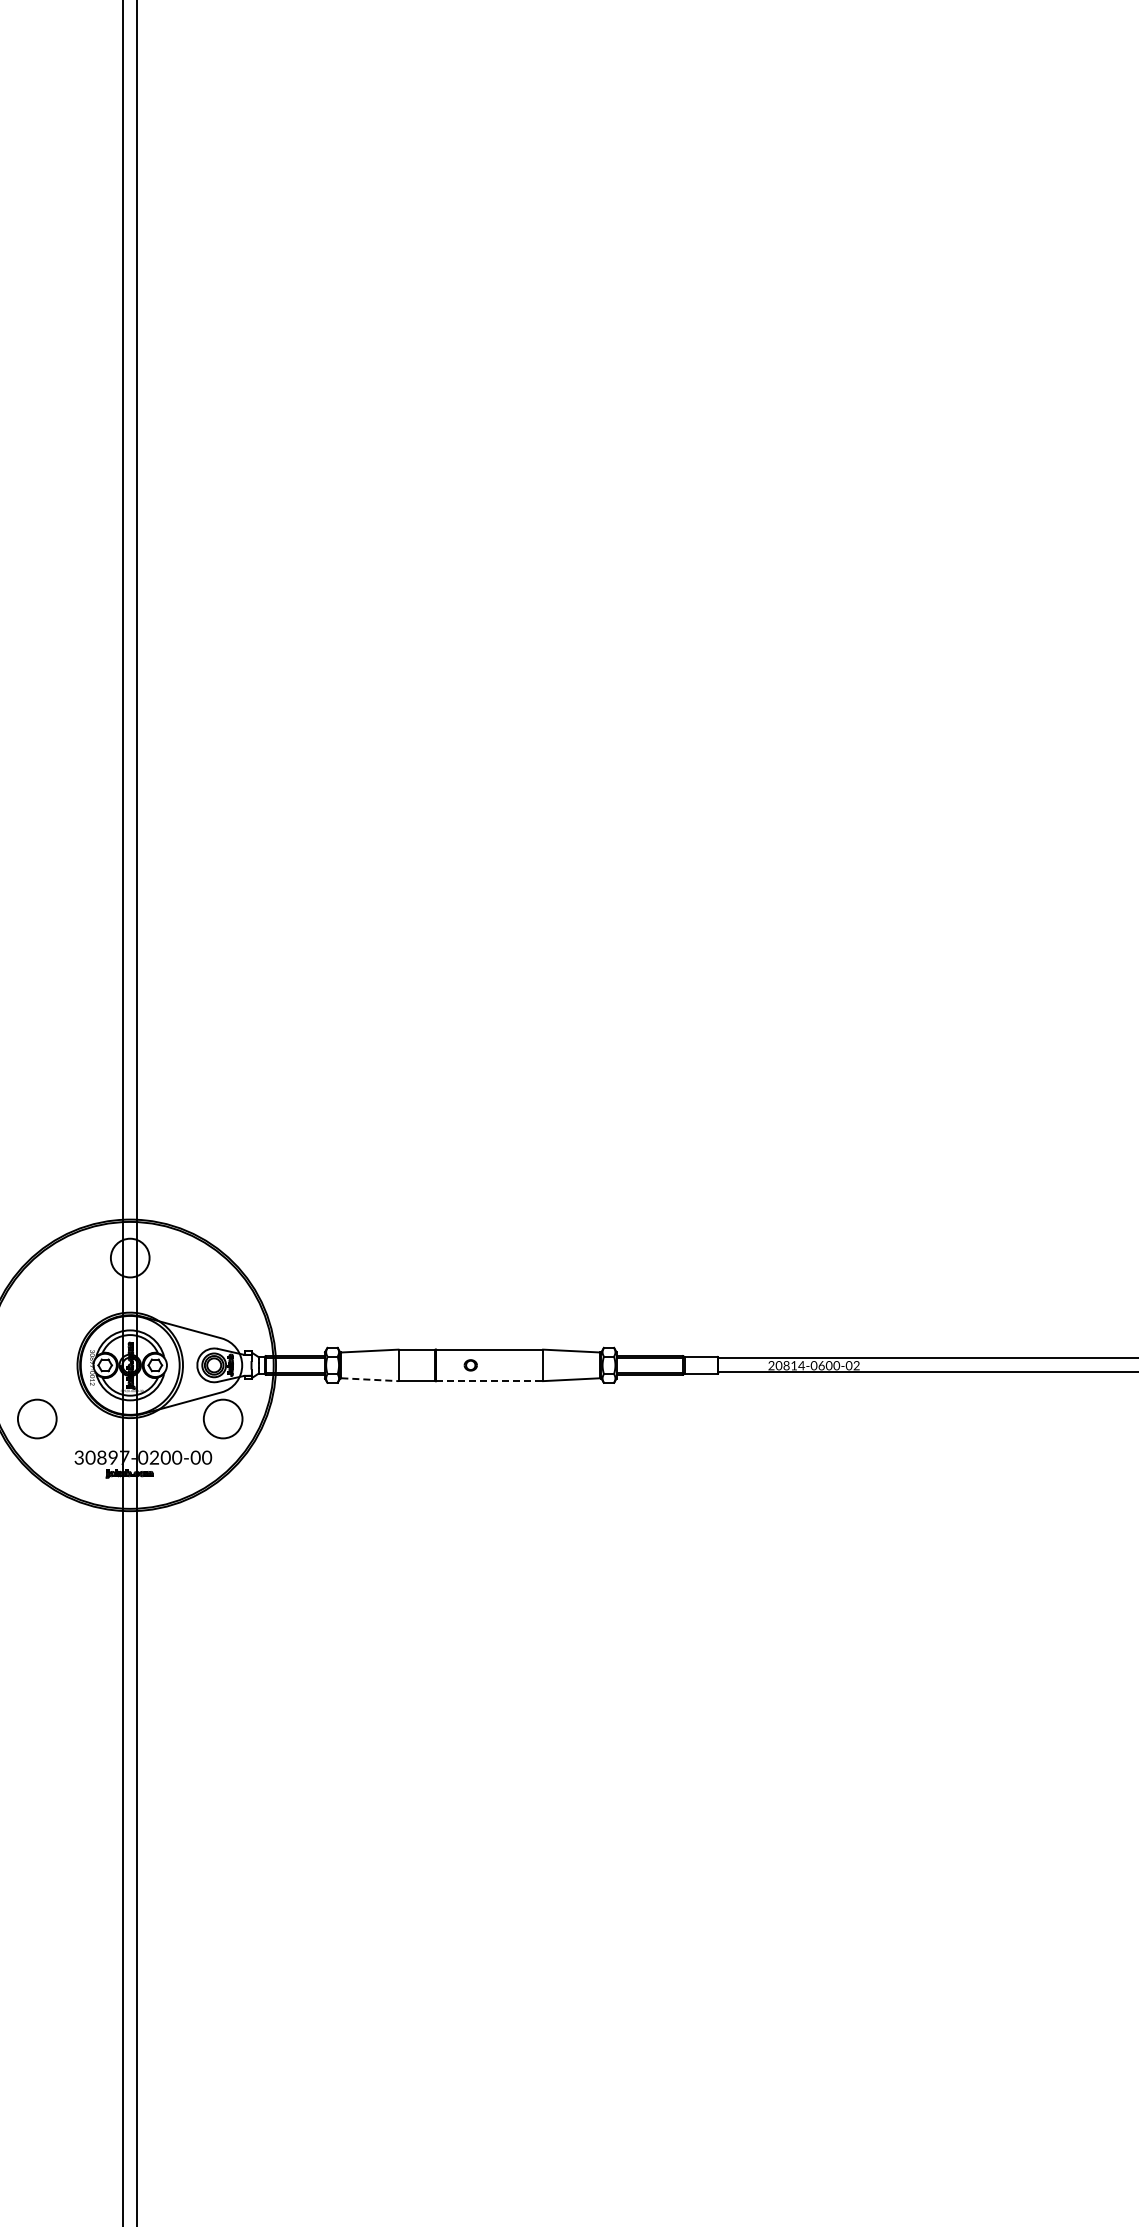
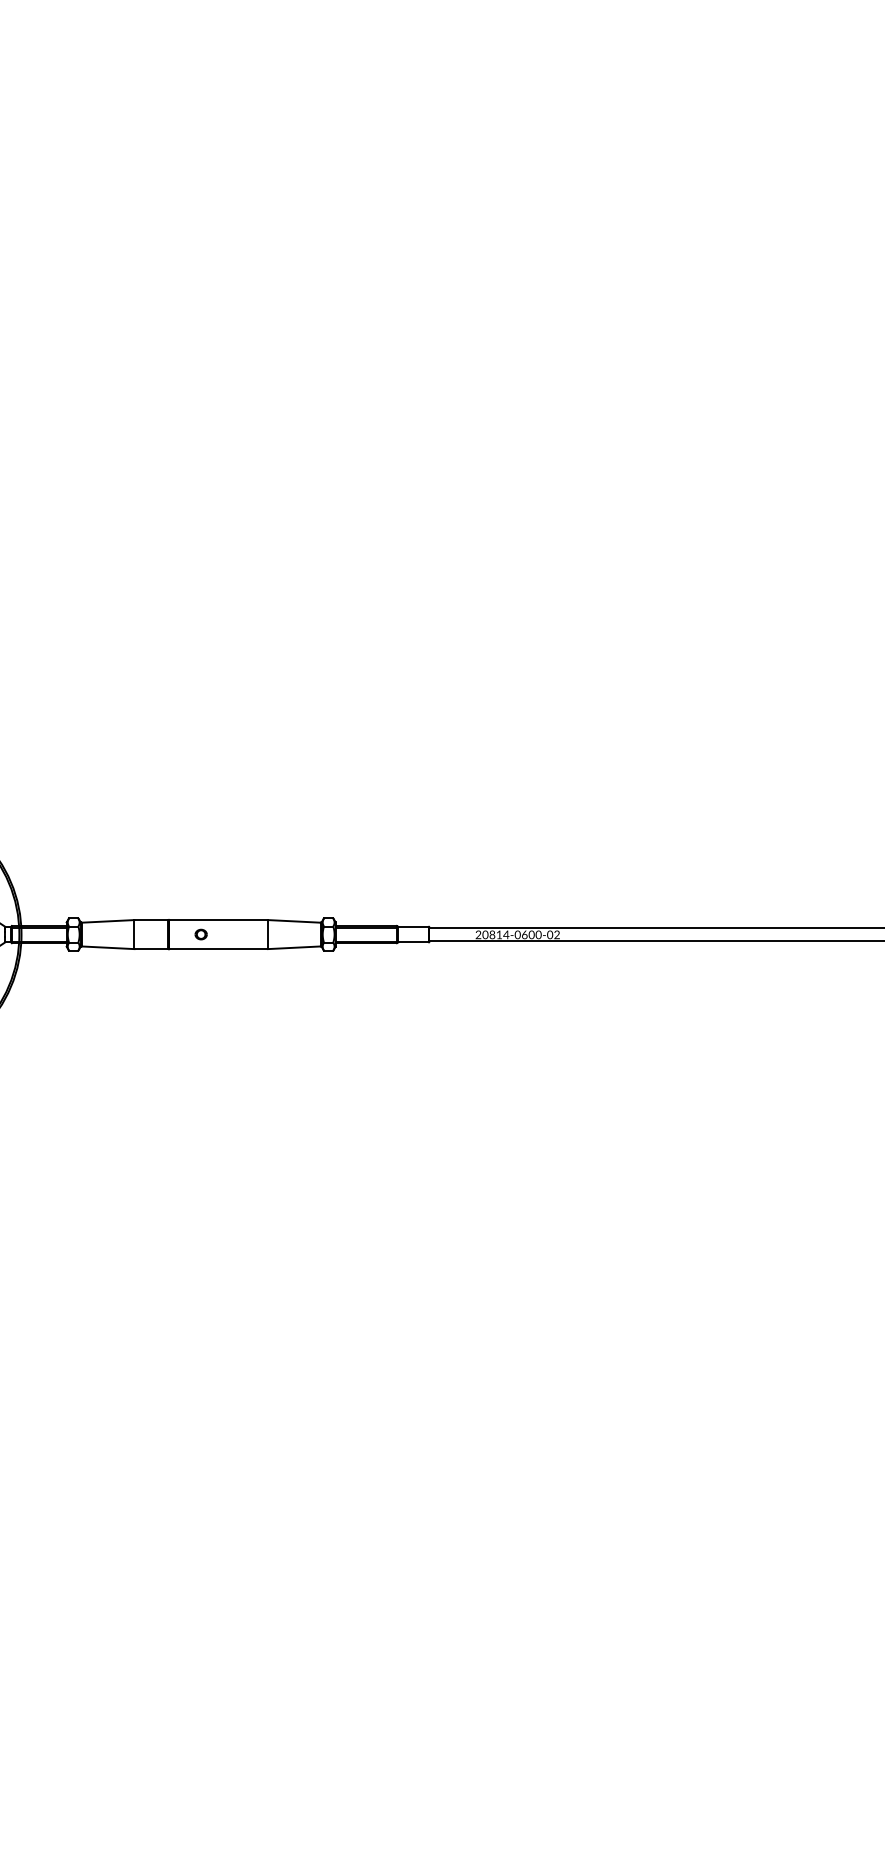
line: (369, 1379) -> (107, 947), dashed -> solid
line: (490, 1381) -> (219, 949), dashed -> solid

